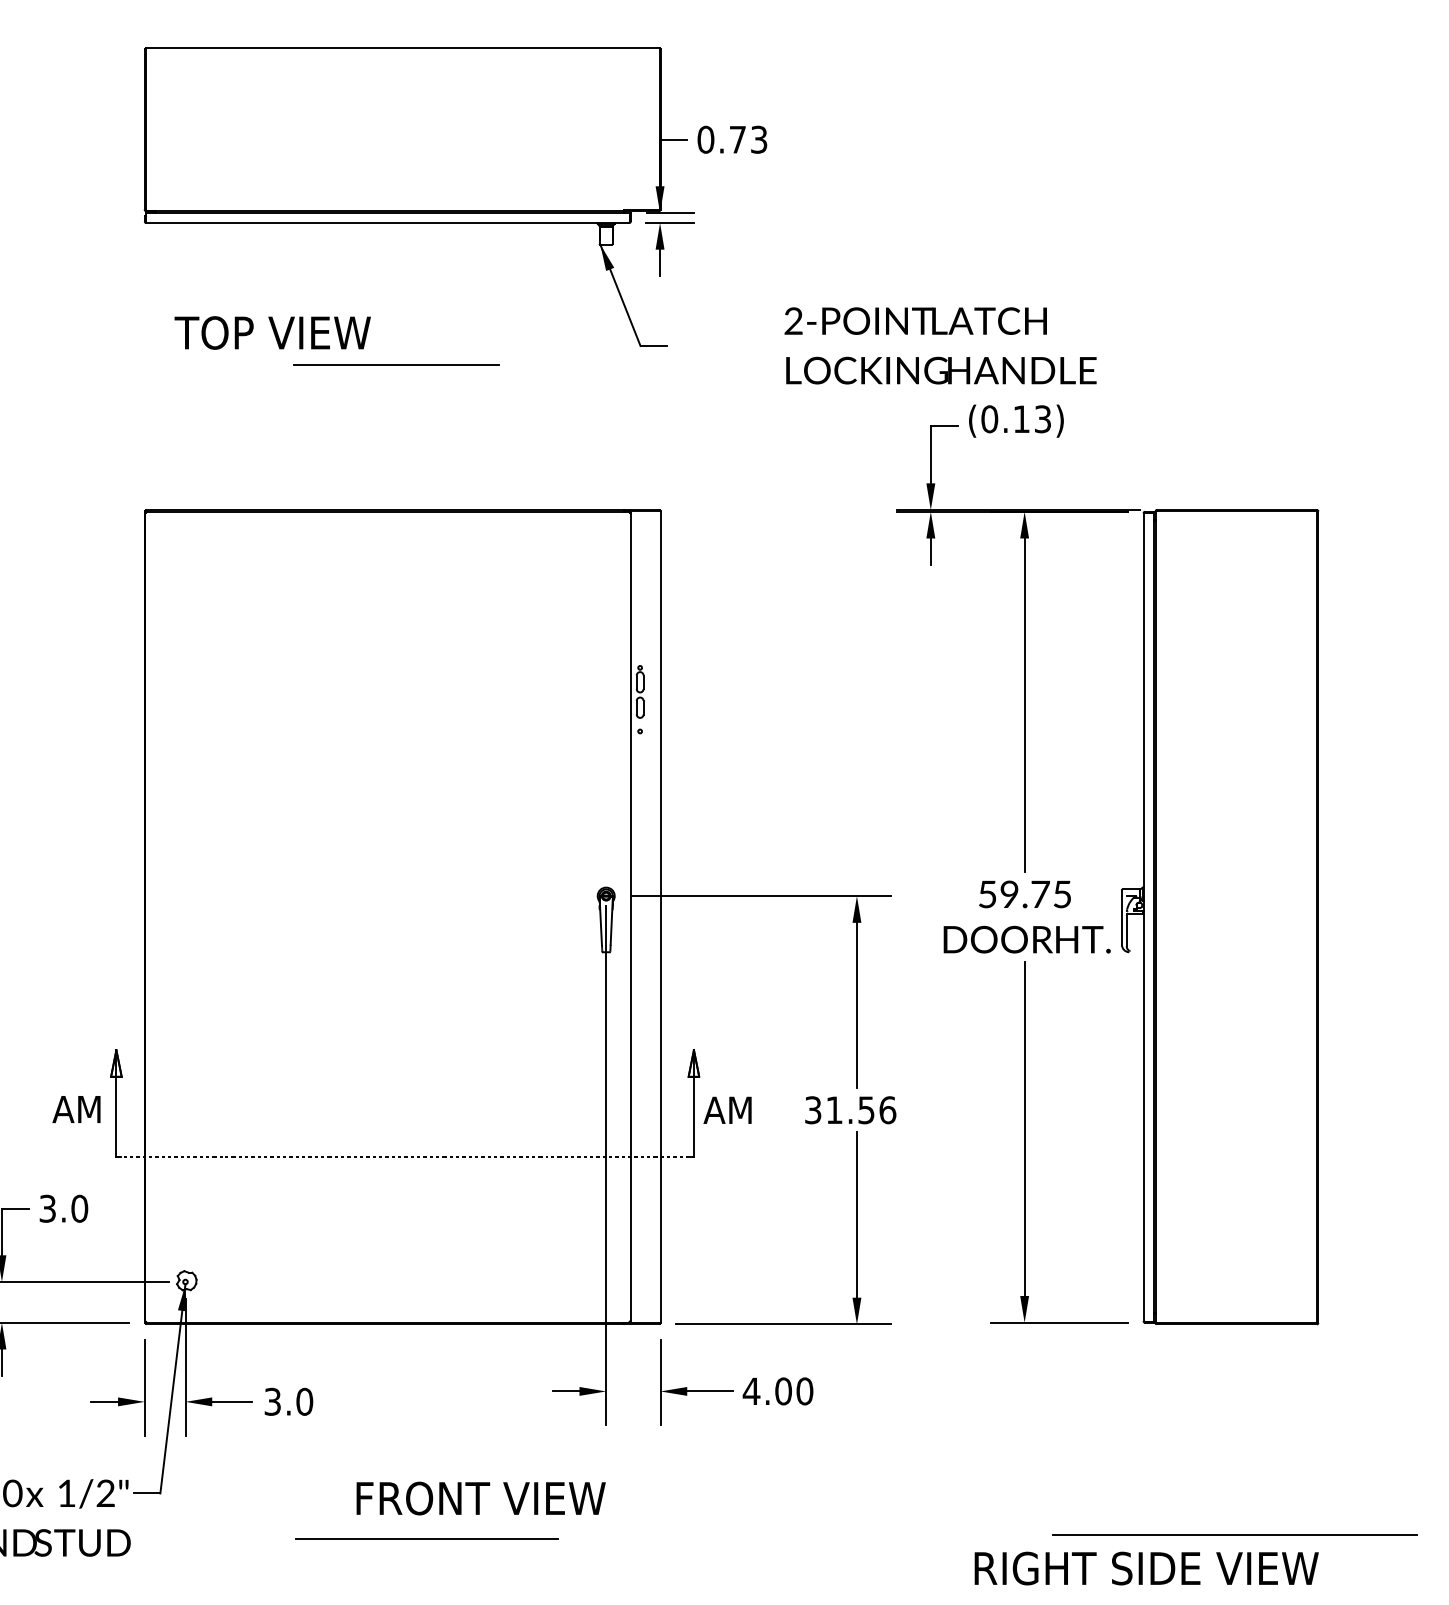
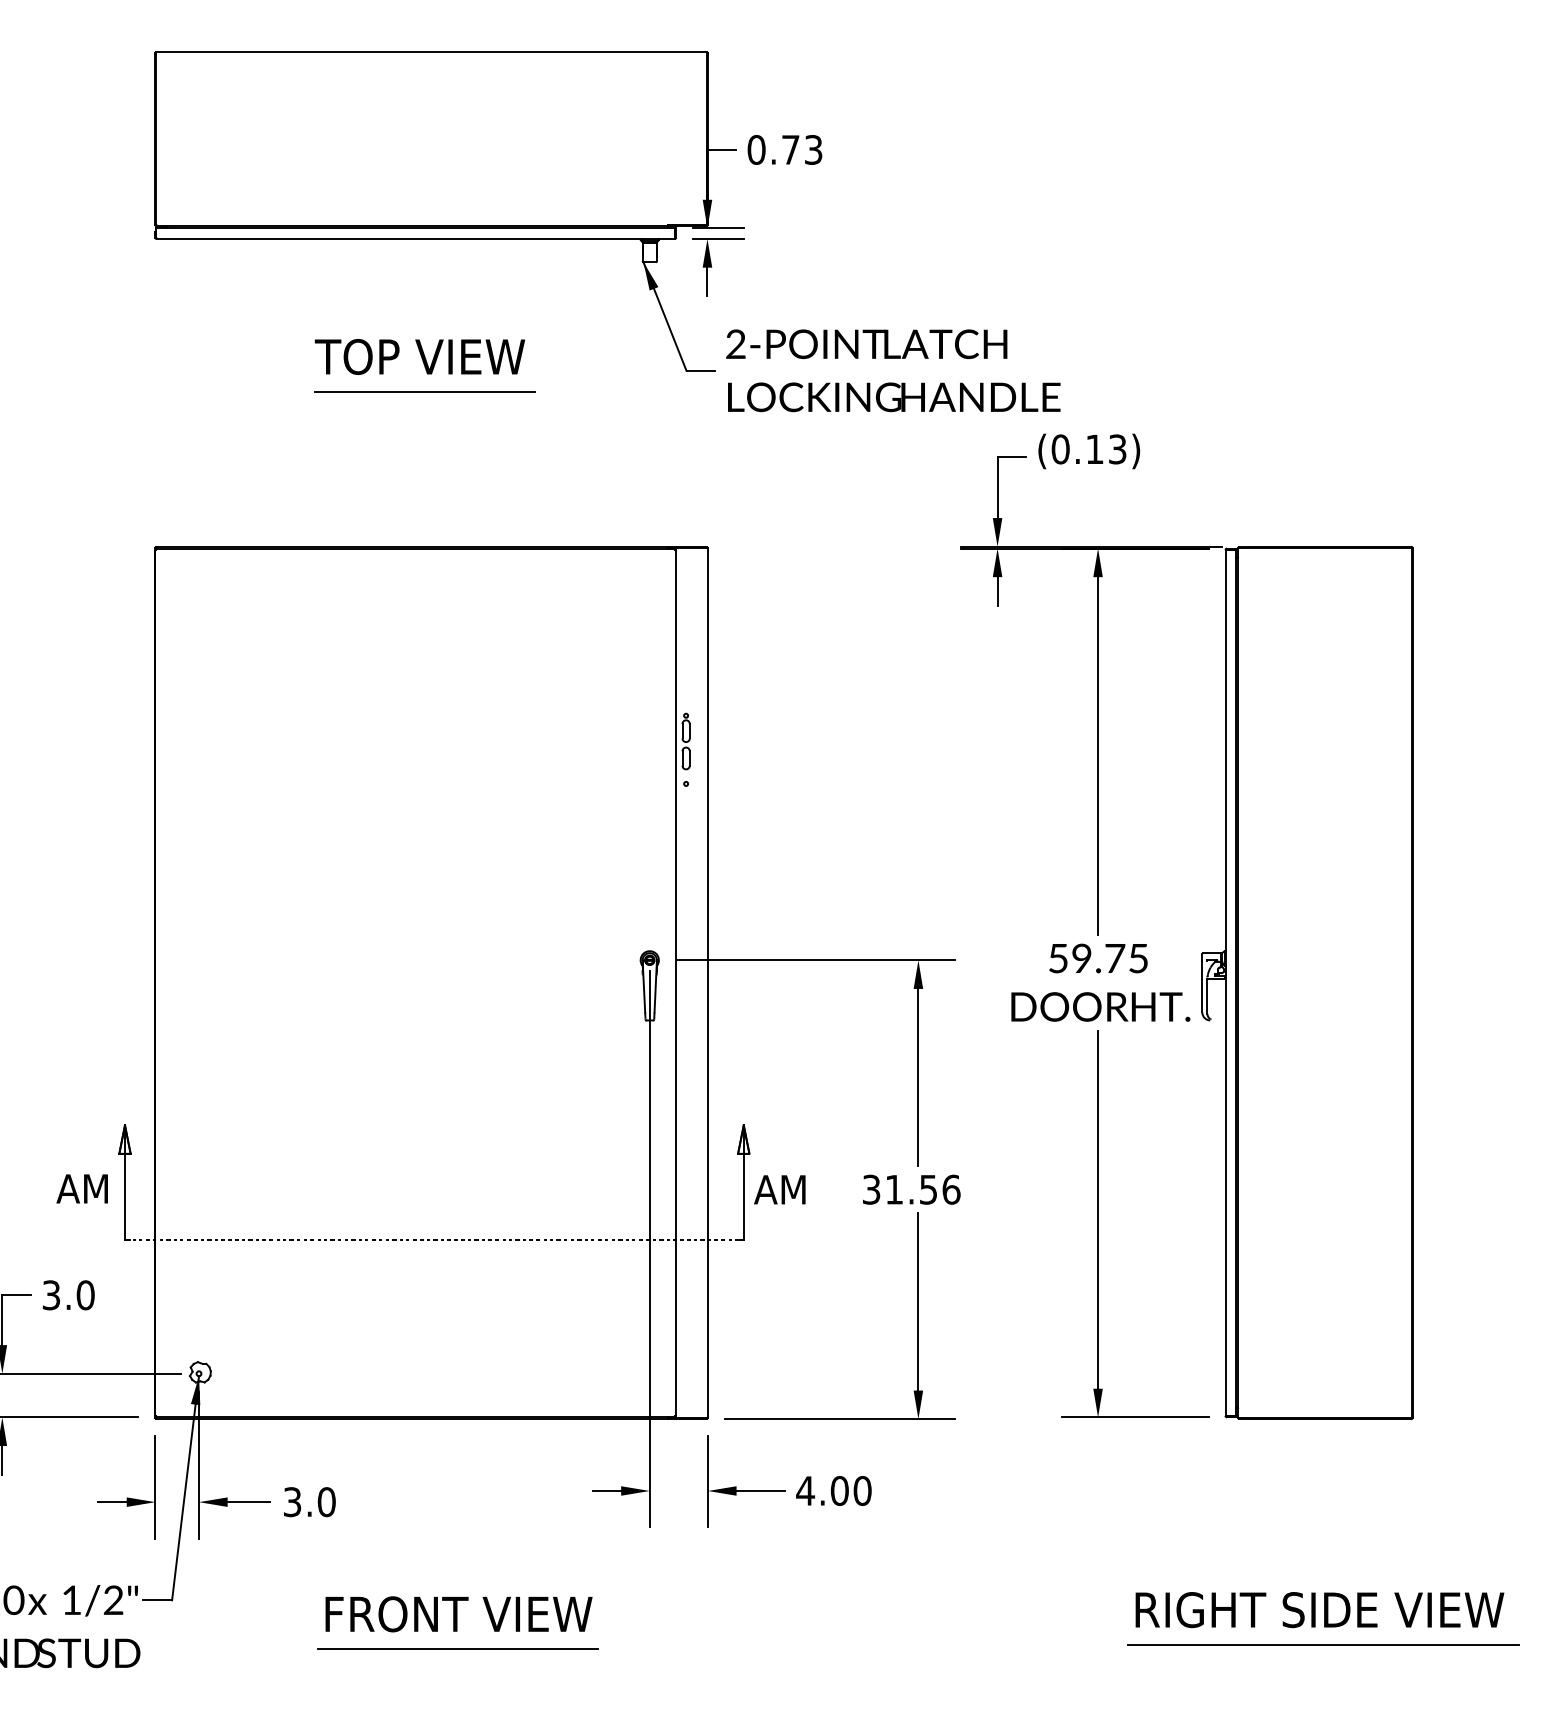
text: (272, 332) -> (419, 356), moved
text: (940, 345) -> (893, 370), moved
text: (480, 1498) -> (458, 1614), moved
text: (1146, 1568) -> (1319, 1609), moved

